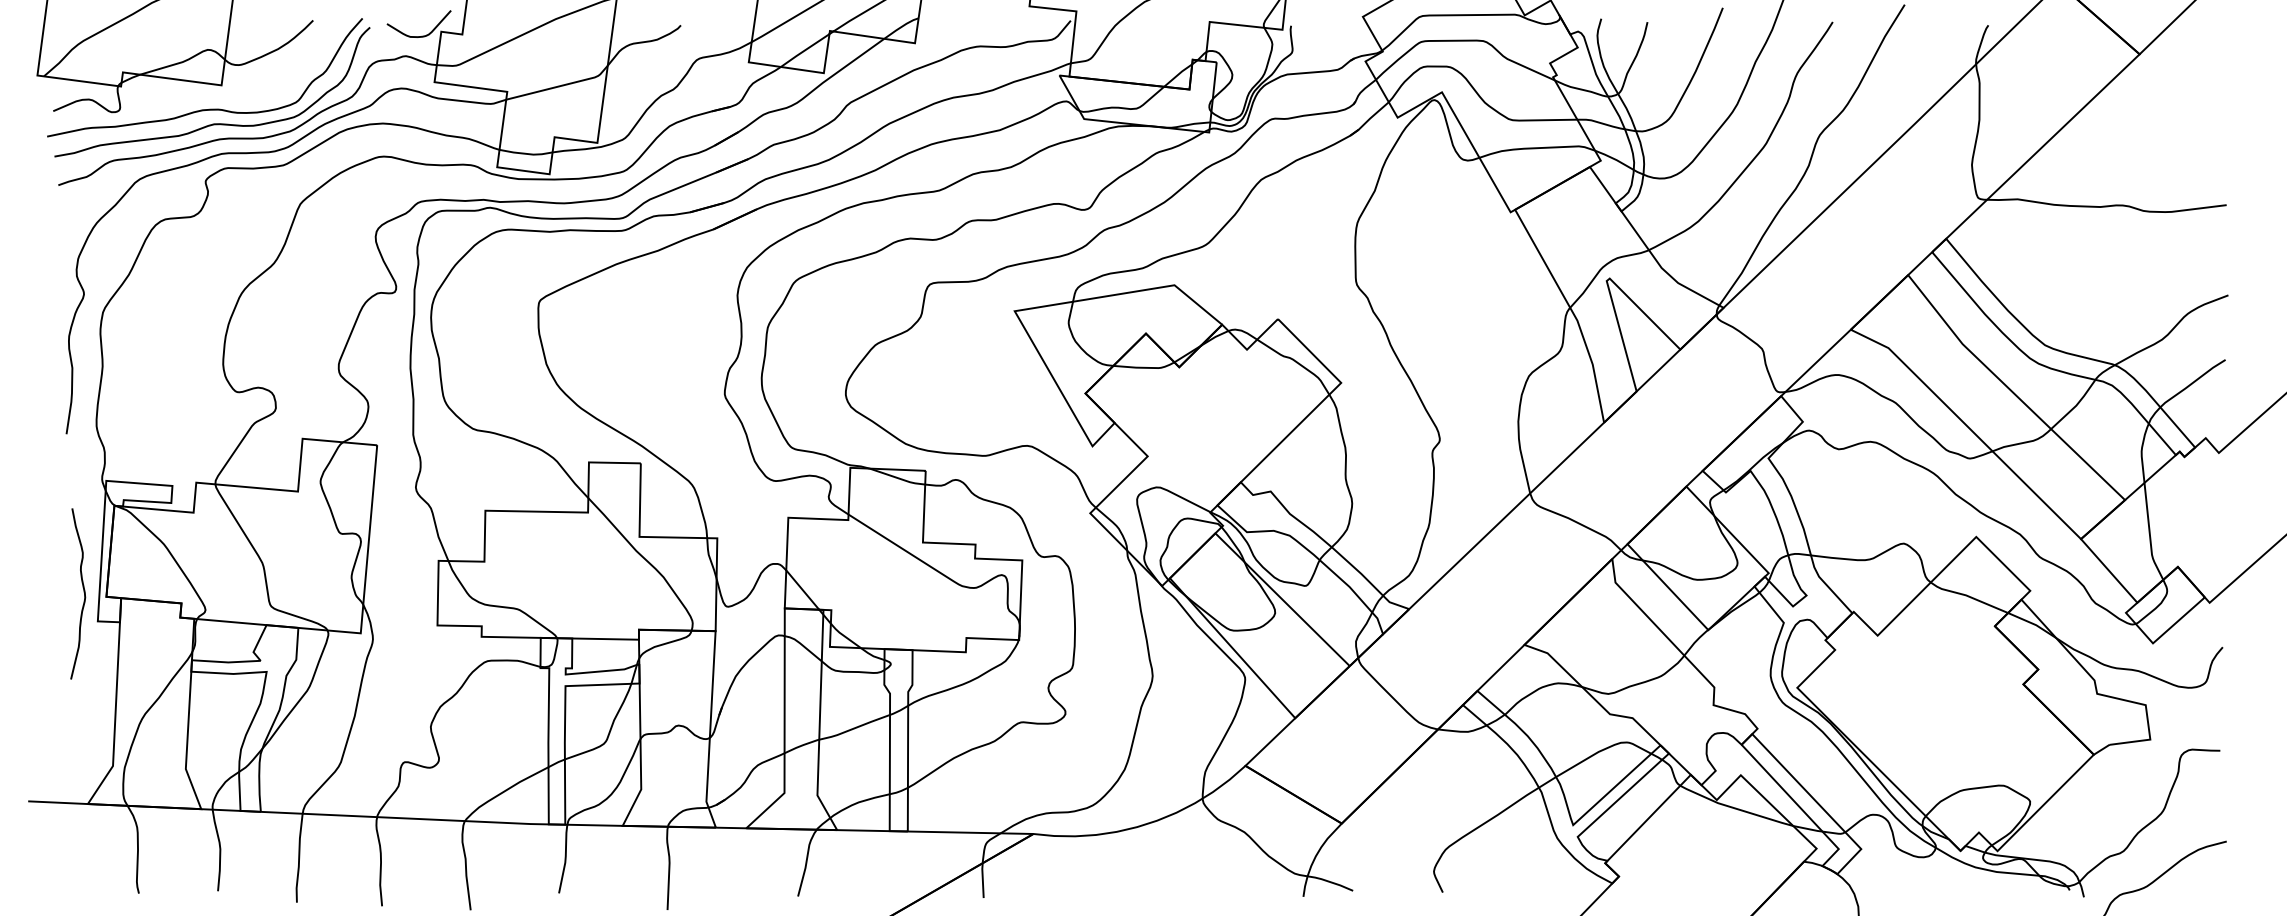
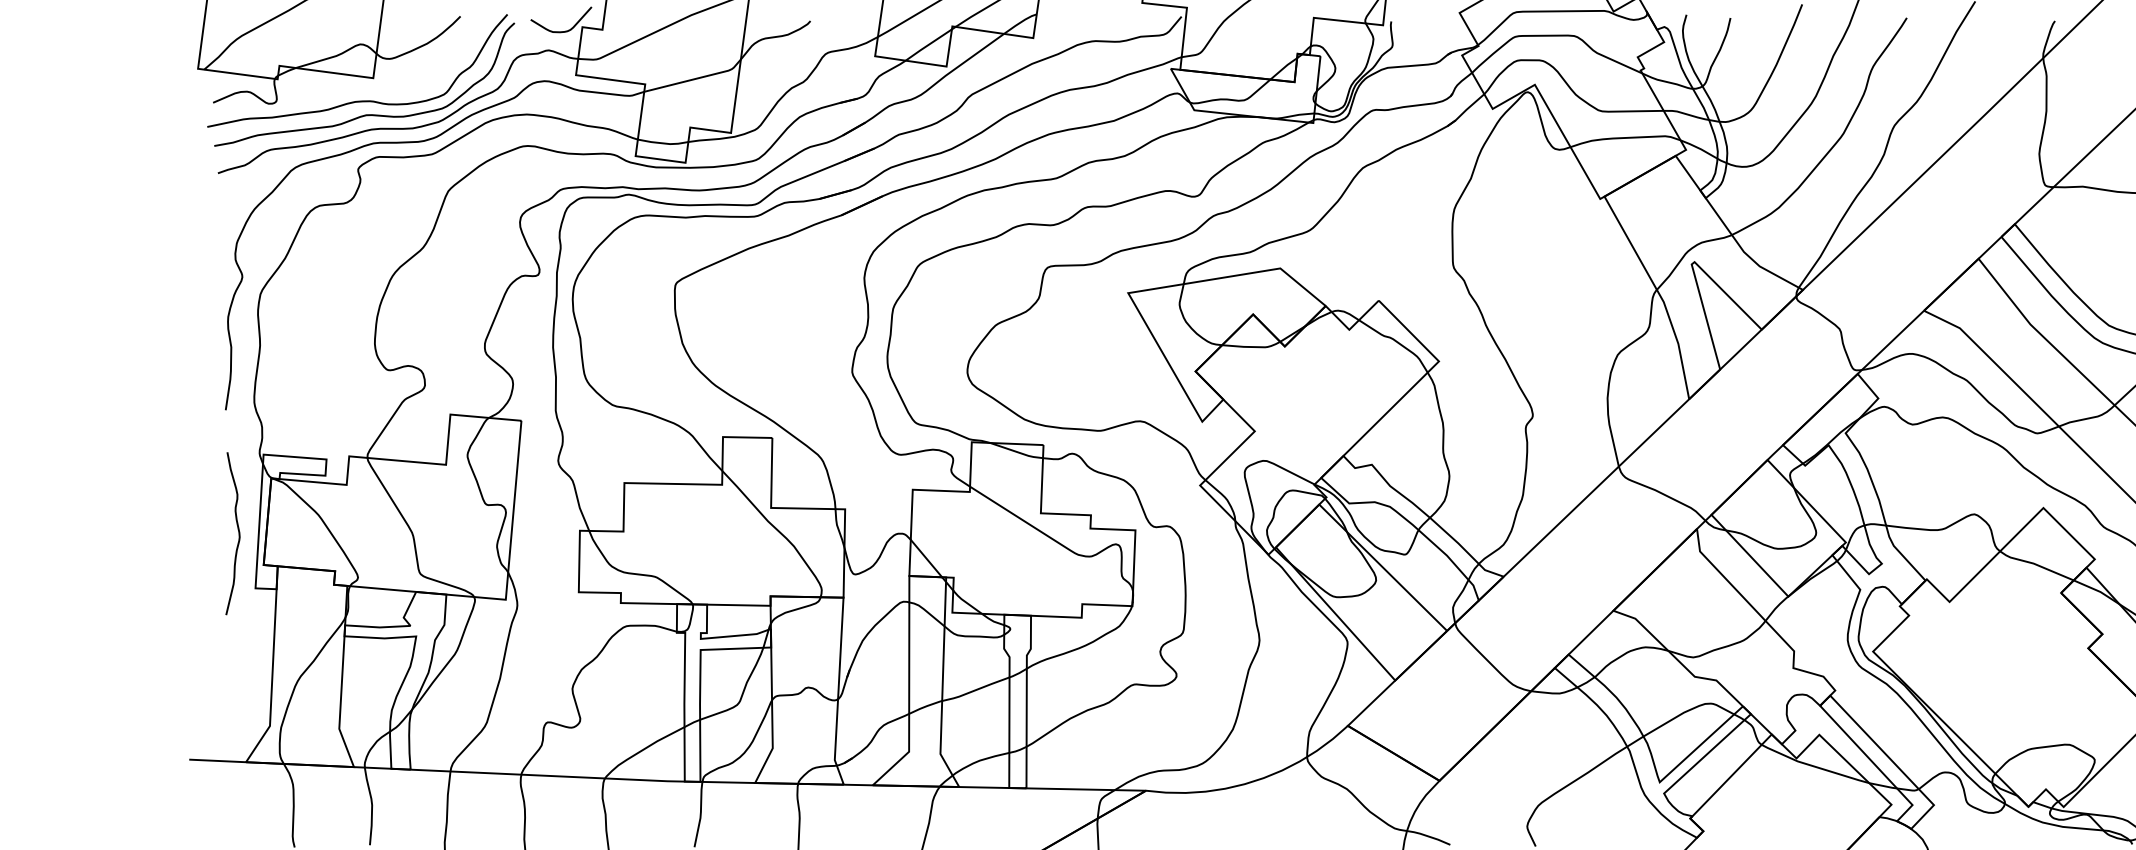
curve: (83, 592) -> (238, 532), moved

